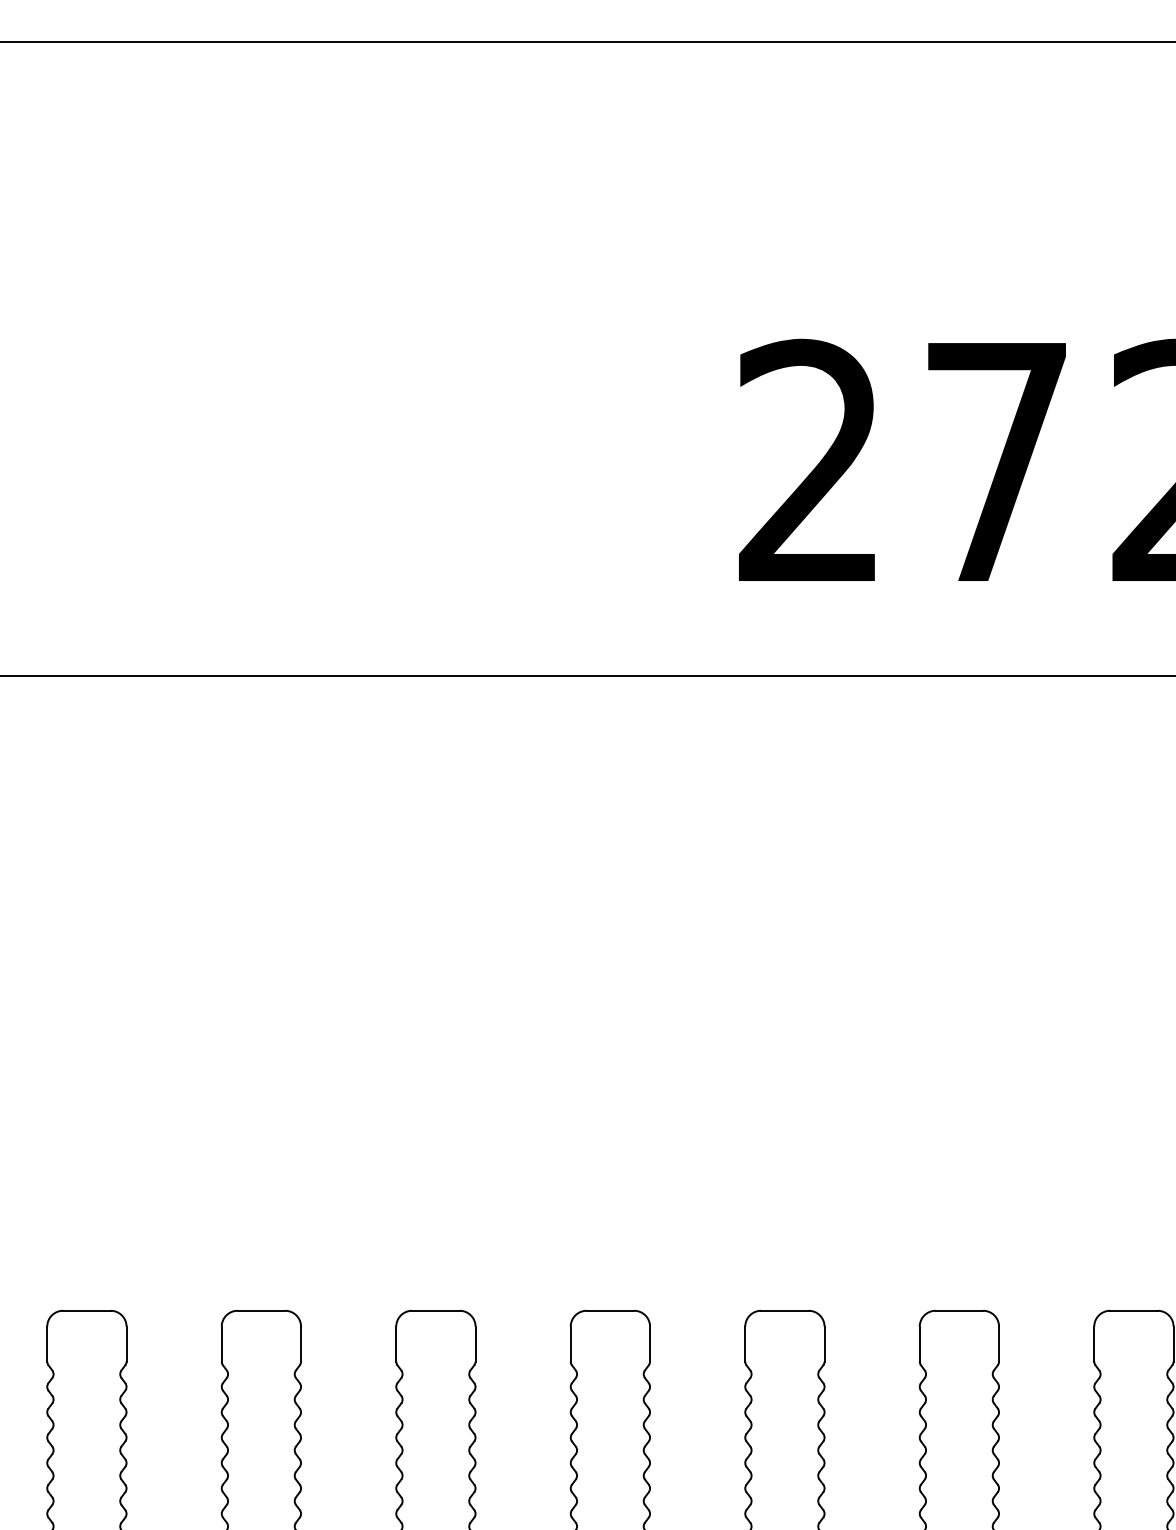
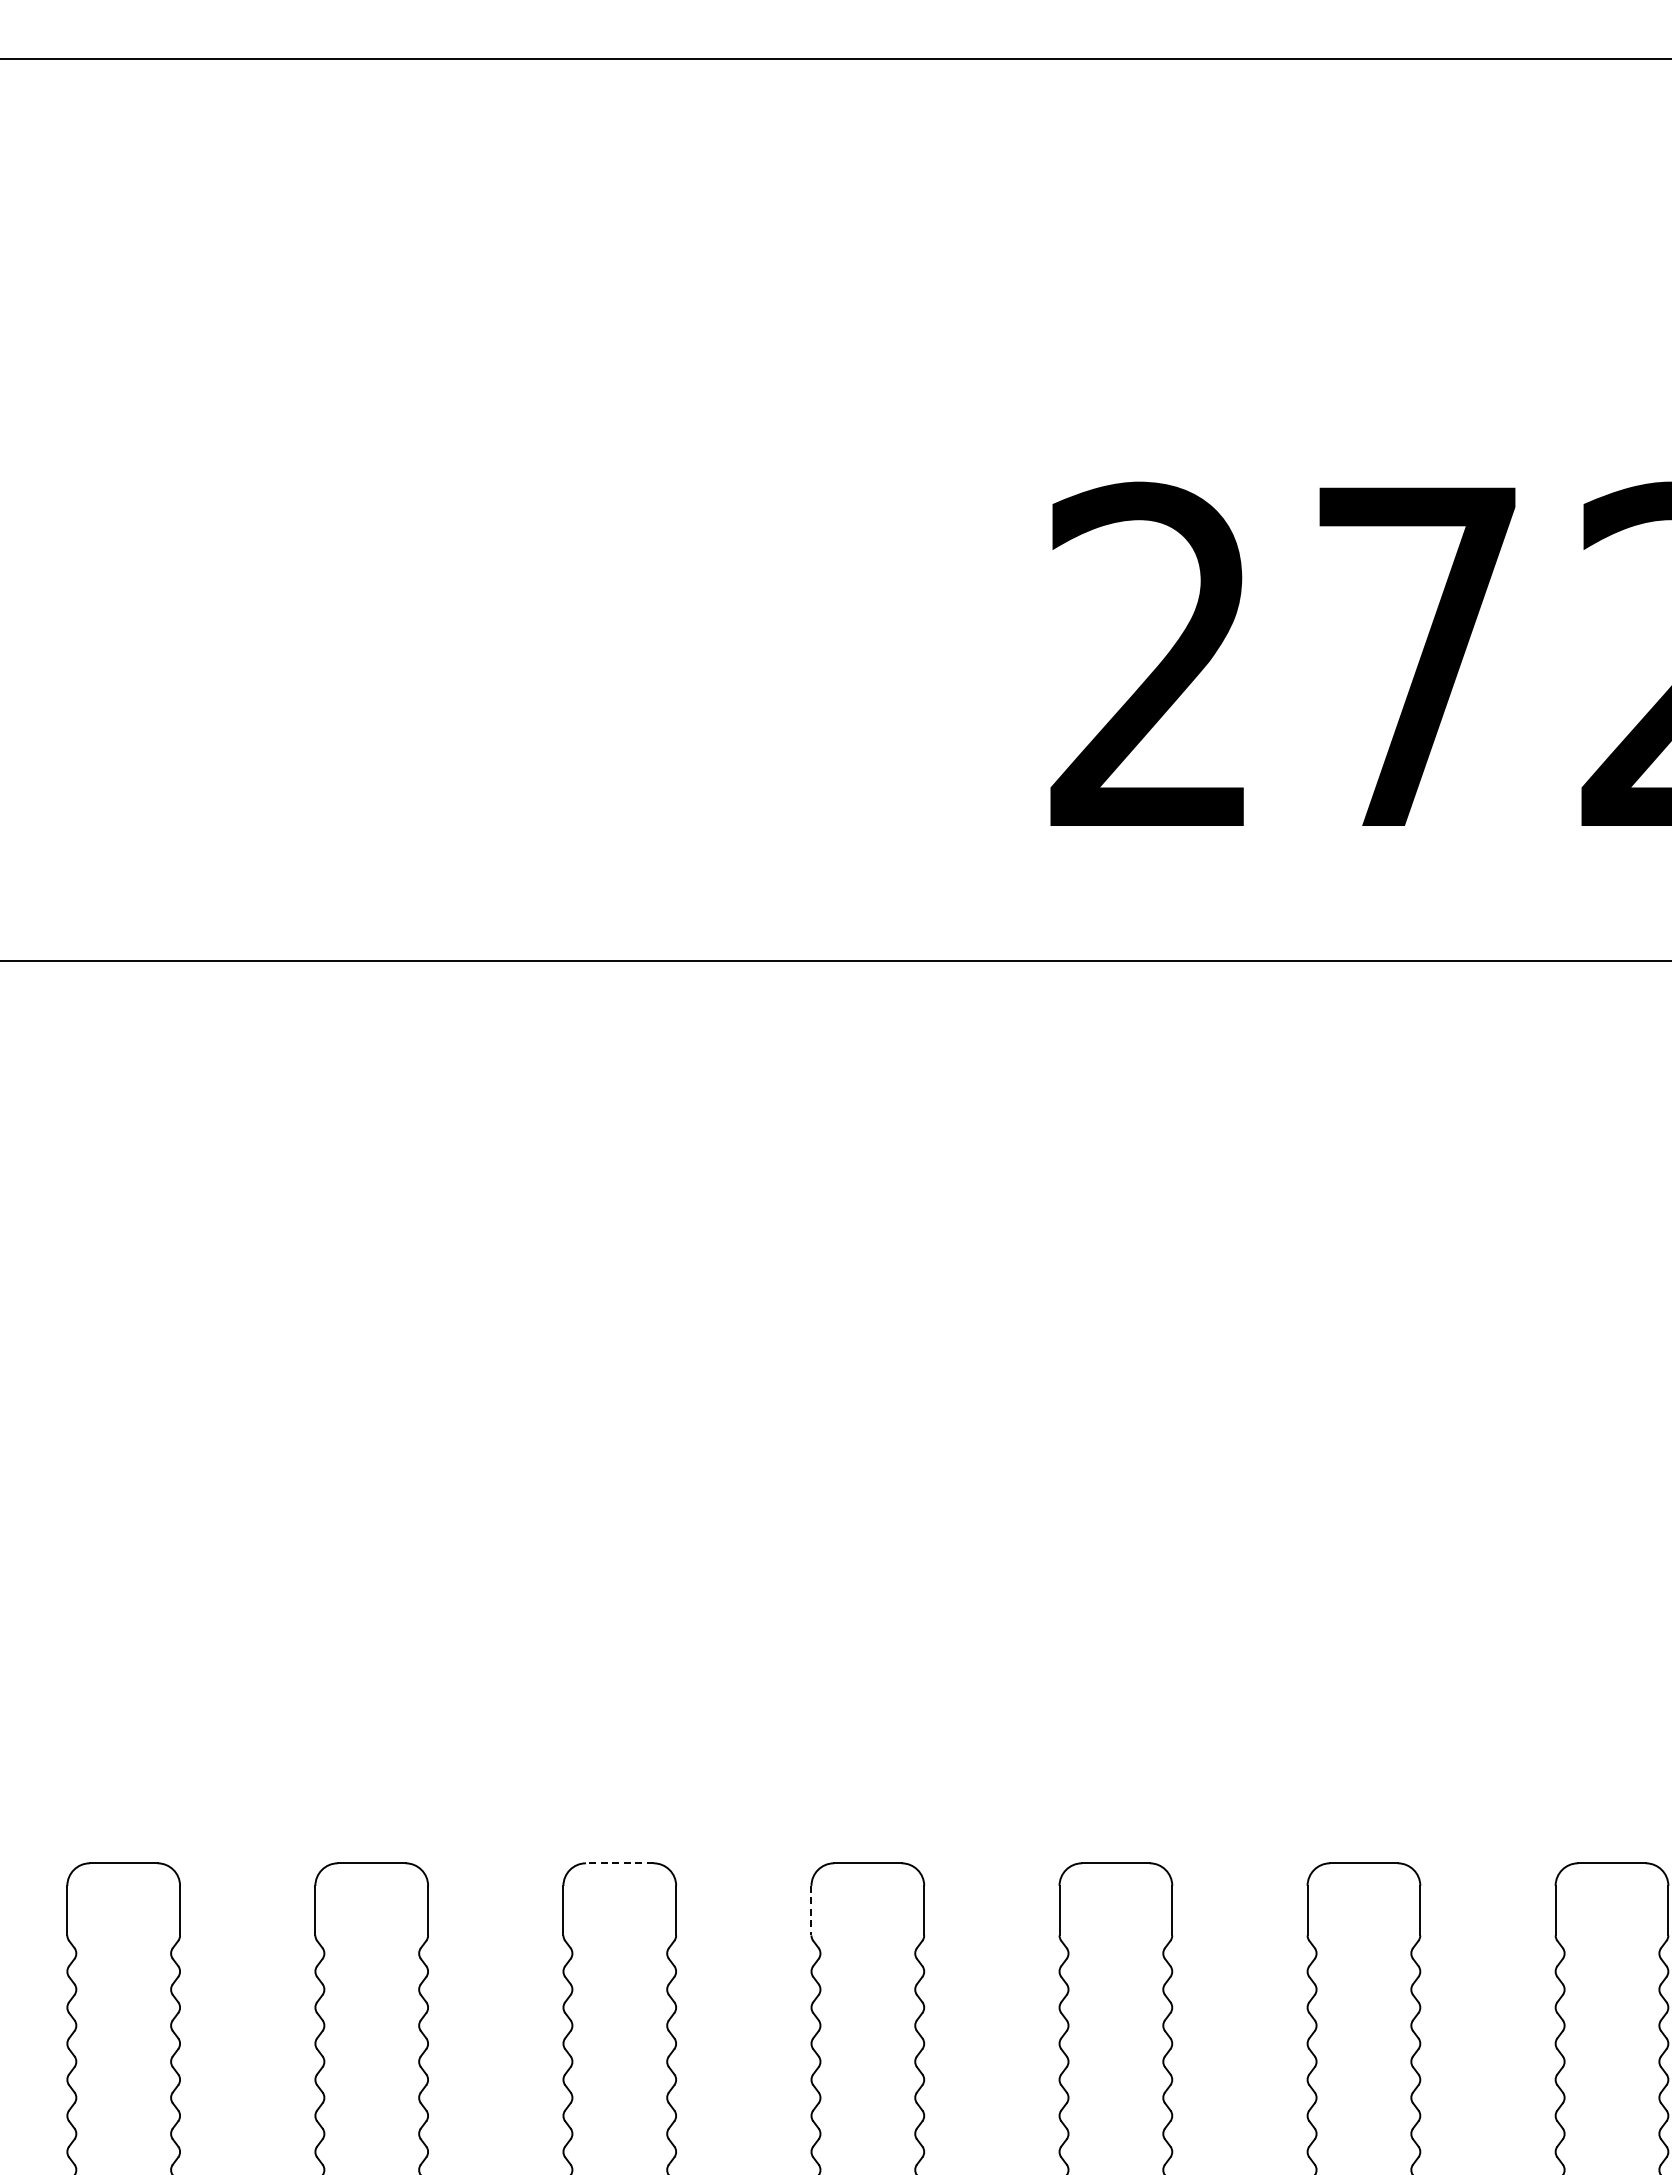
line: (435, 1310) -> (619, 1863), solid -> dashed
line: (570, 1343) -> (811, 1910), solid -> dashed

